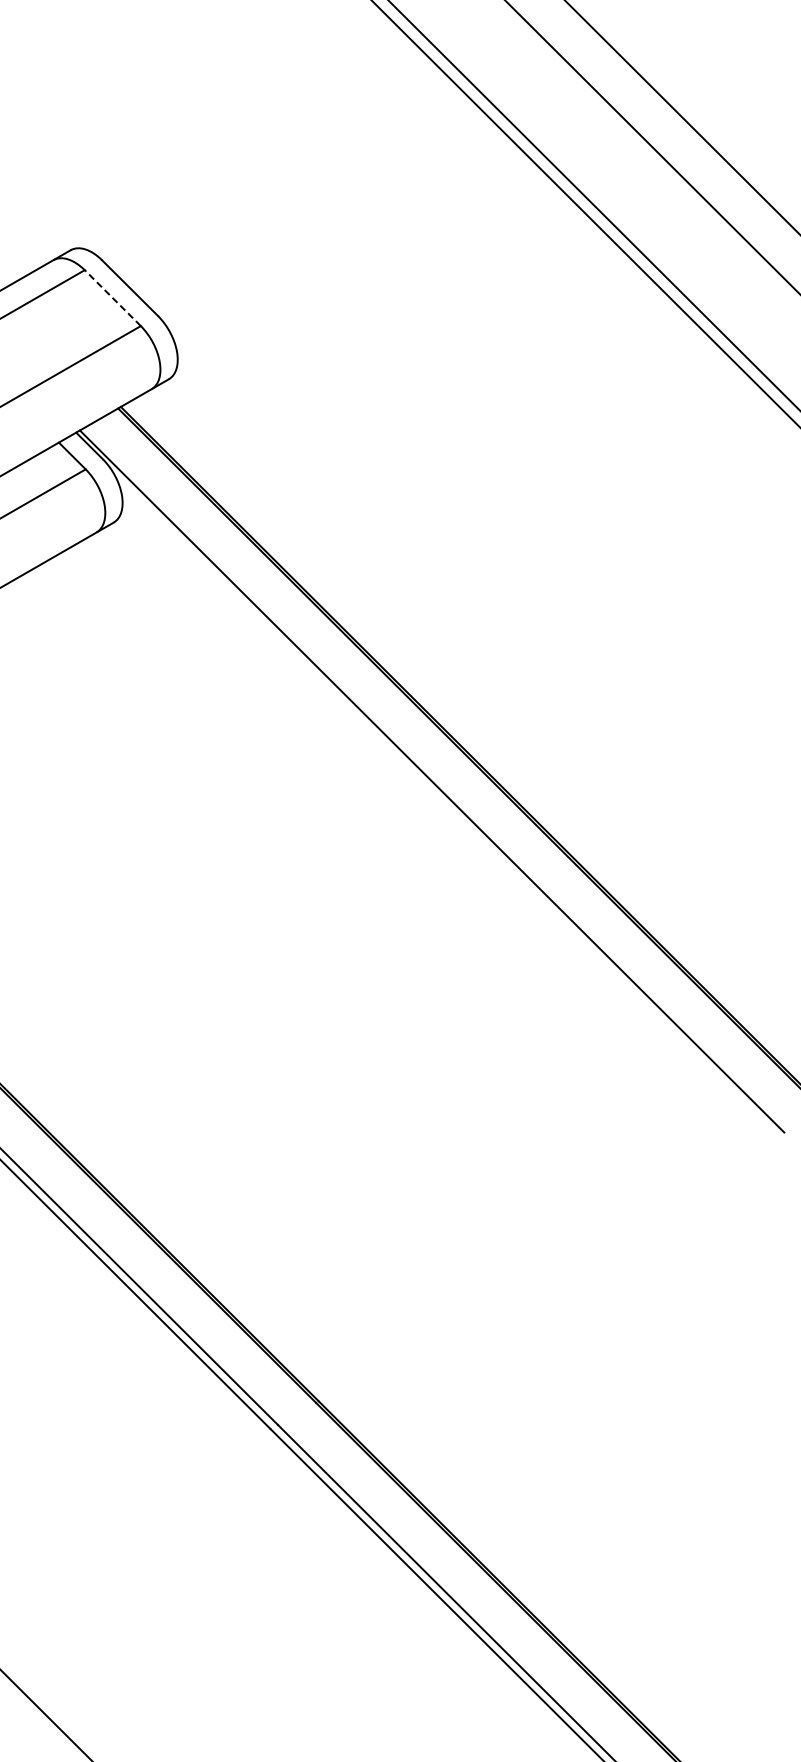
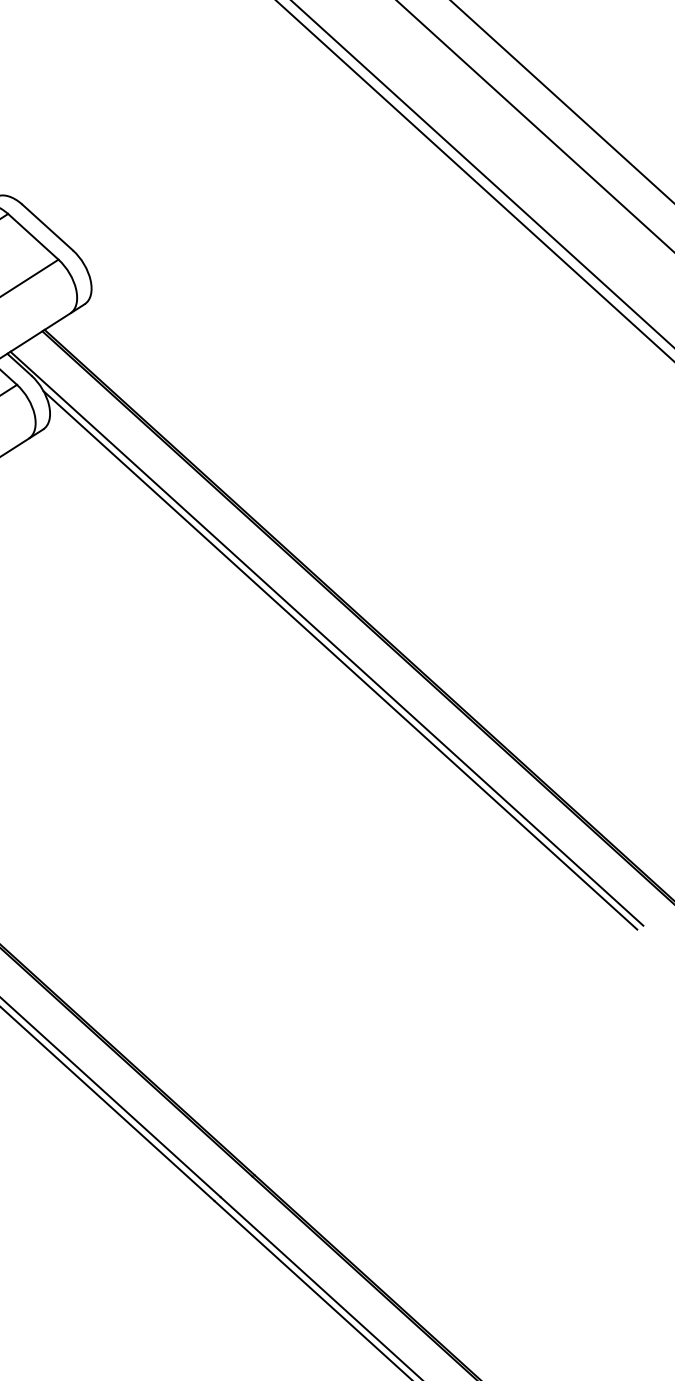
line: (112, 298) -> (33, 237), dashed -> solid
line: (446, 807) -> (340, 660), added

